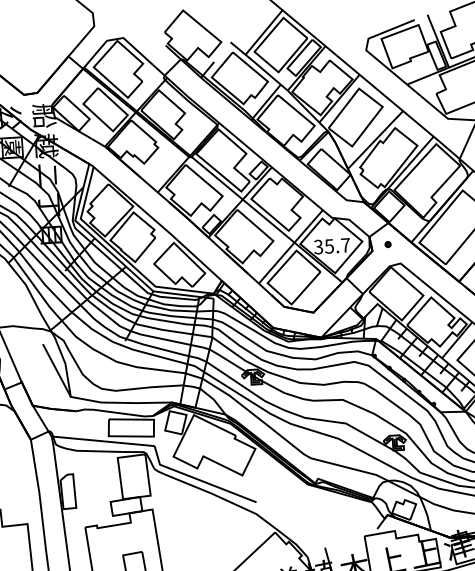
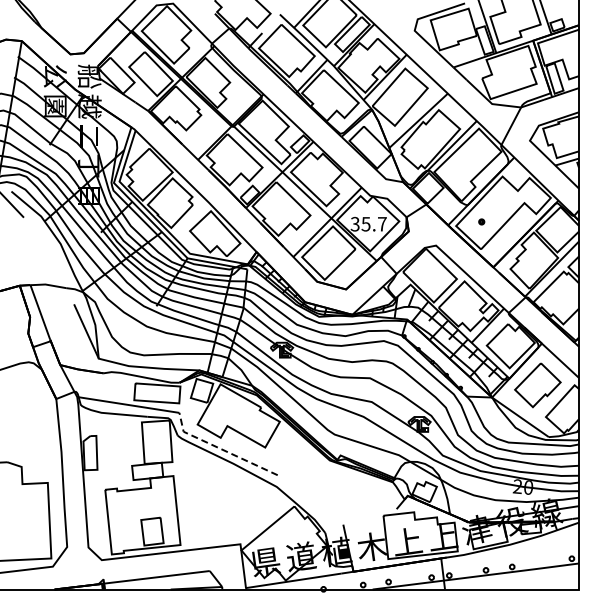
part: (387, 244) -> (481, 221), moved
line: (197, 479) -> (220, 448), solid -> dashed

